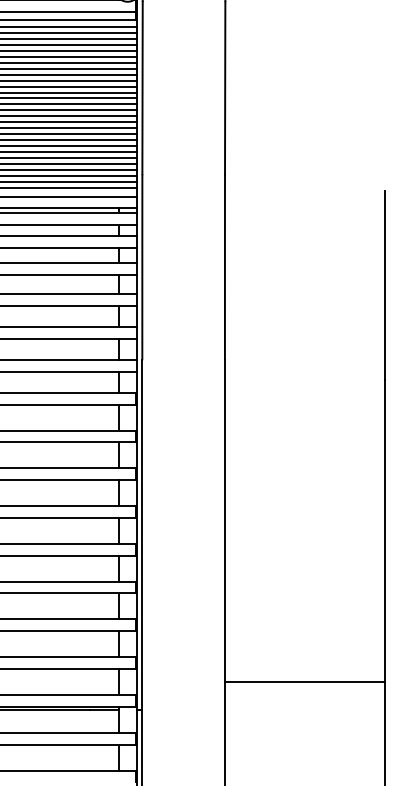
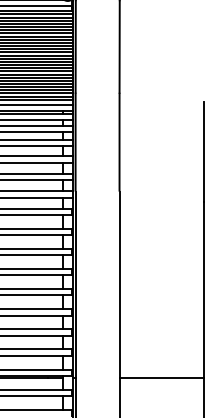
line: (303, 681) -> (161, 377), moved

